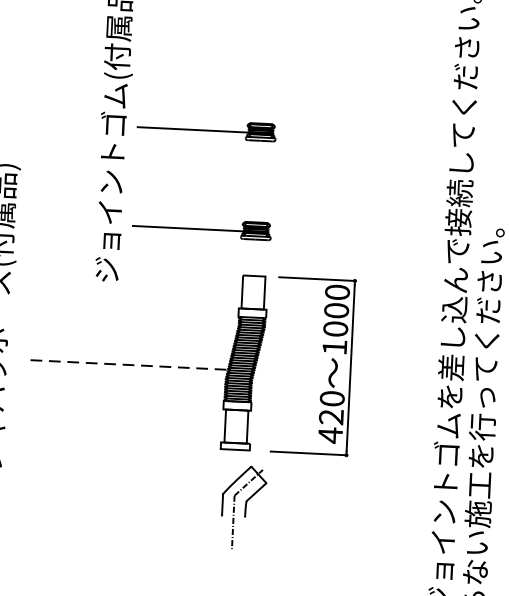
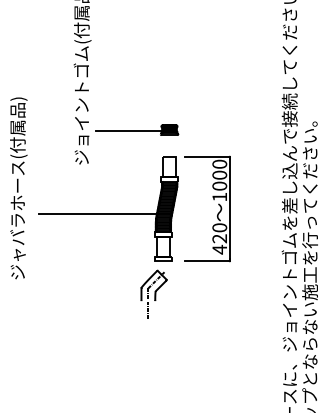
part: (207, 128) -> (137, 70), removed
line: (130, 364) -> (98, 213), dashed -> solid
part: (242, 504) -> (153, 293), moved

